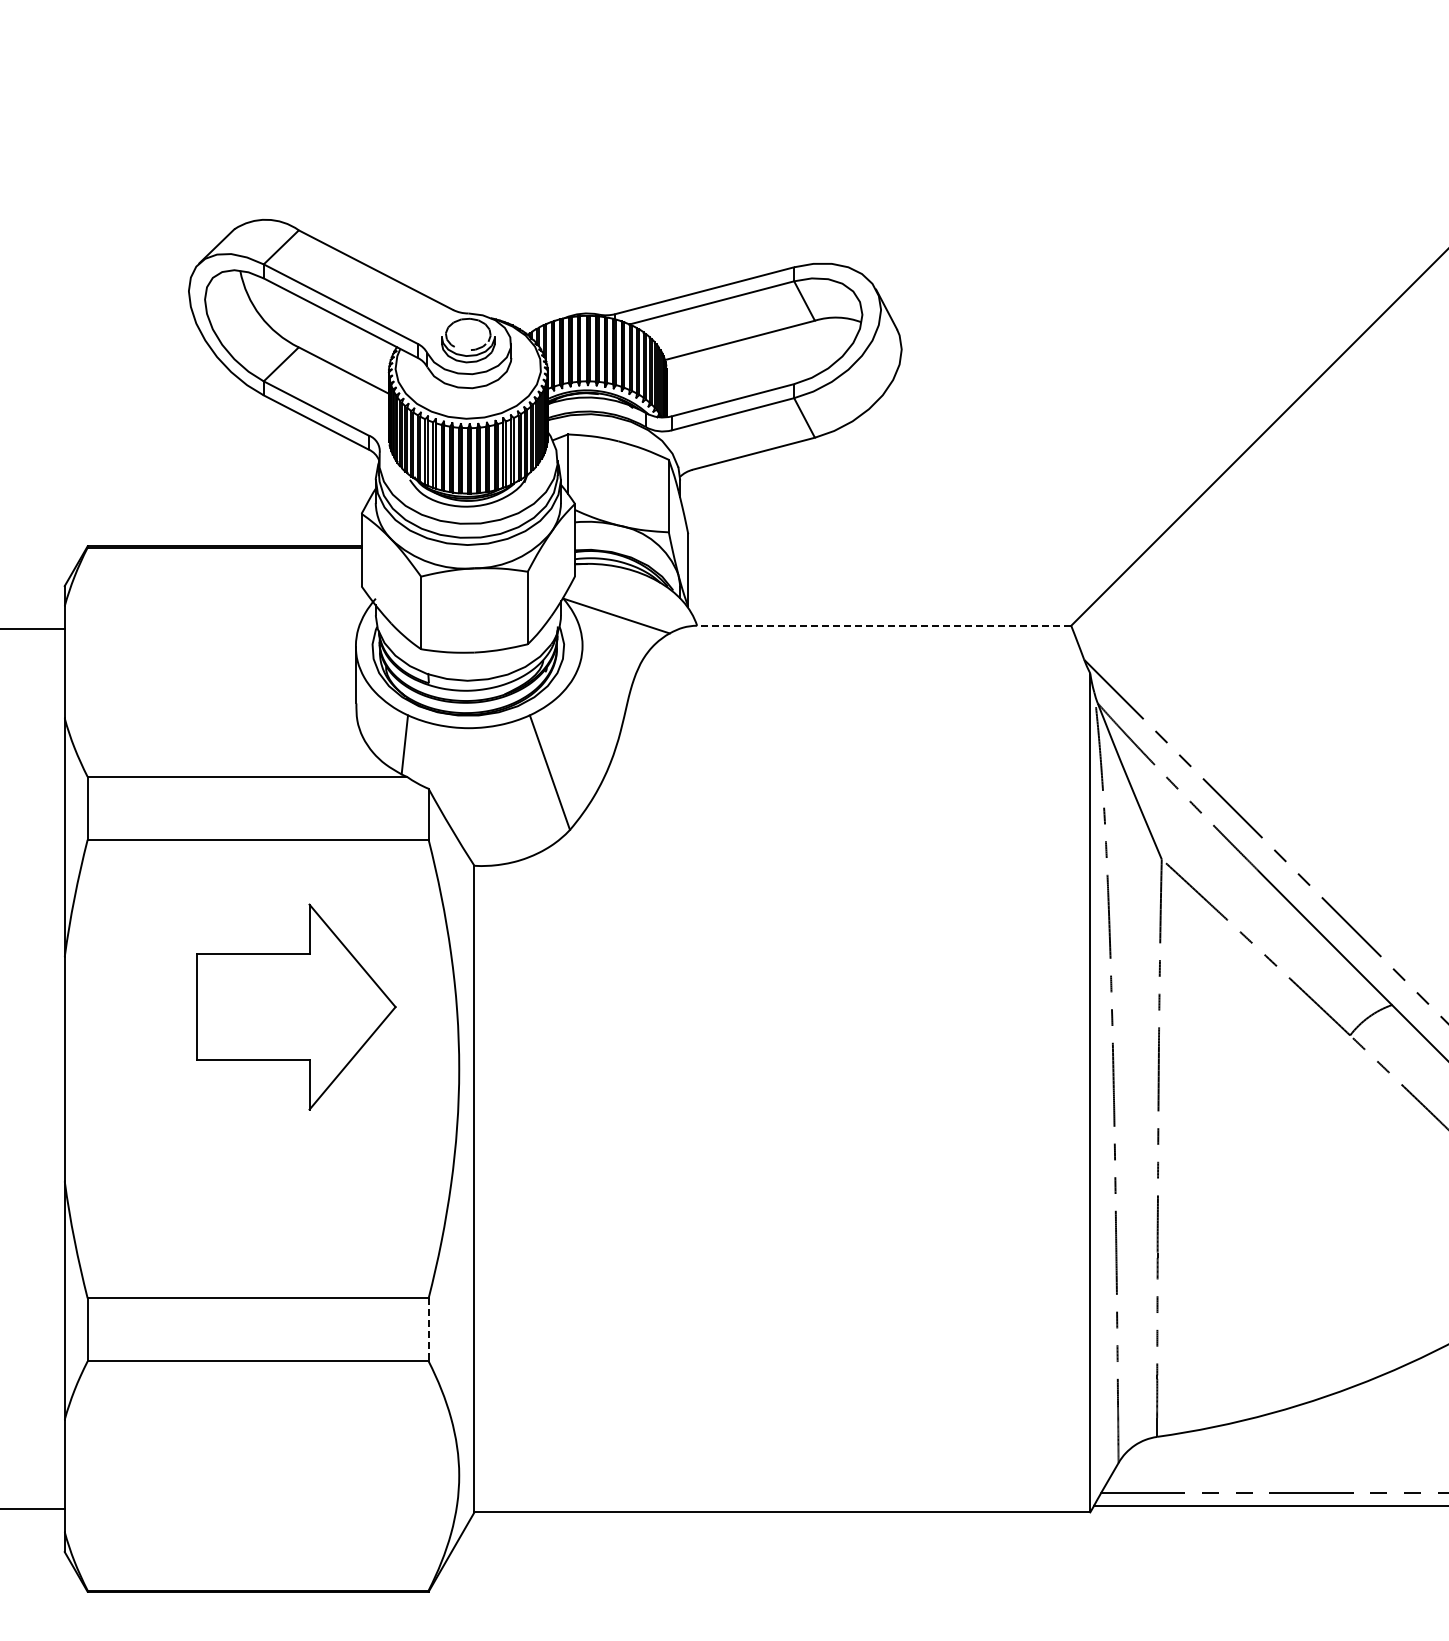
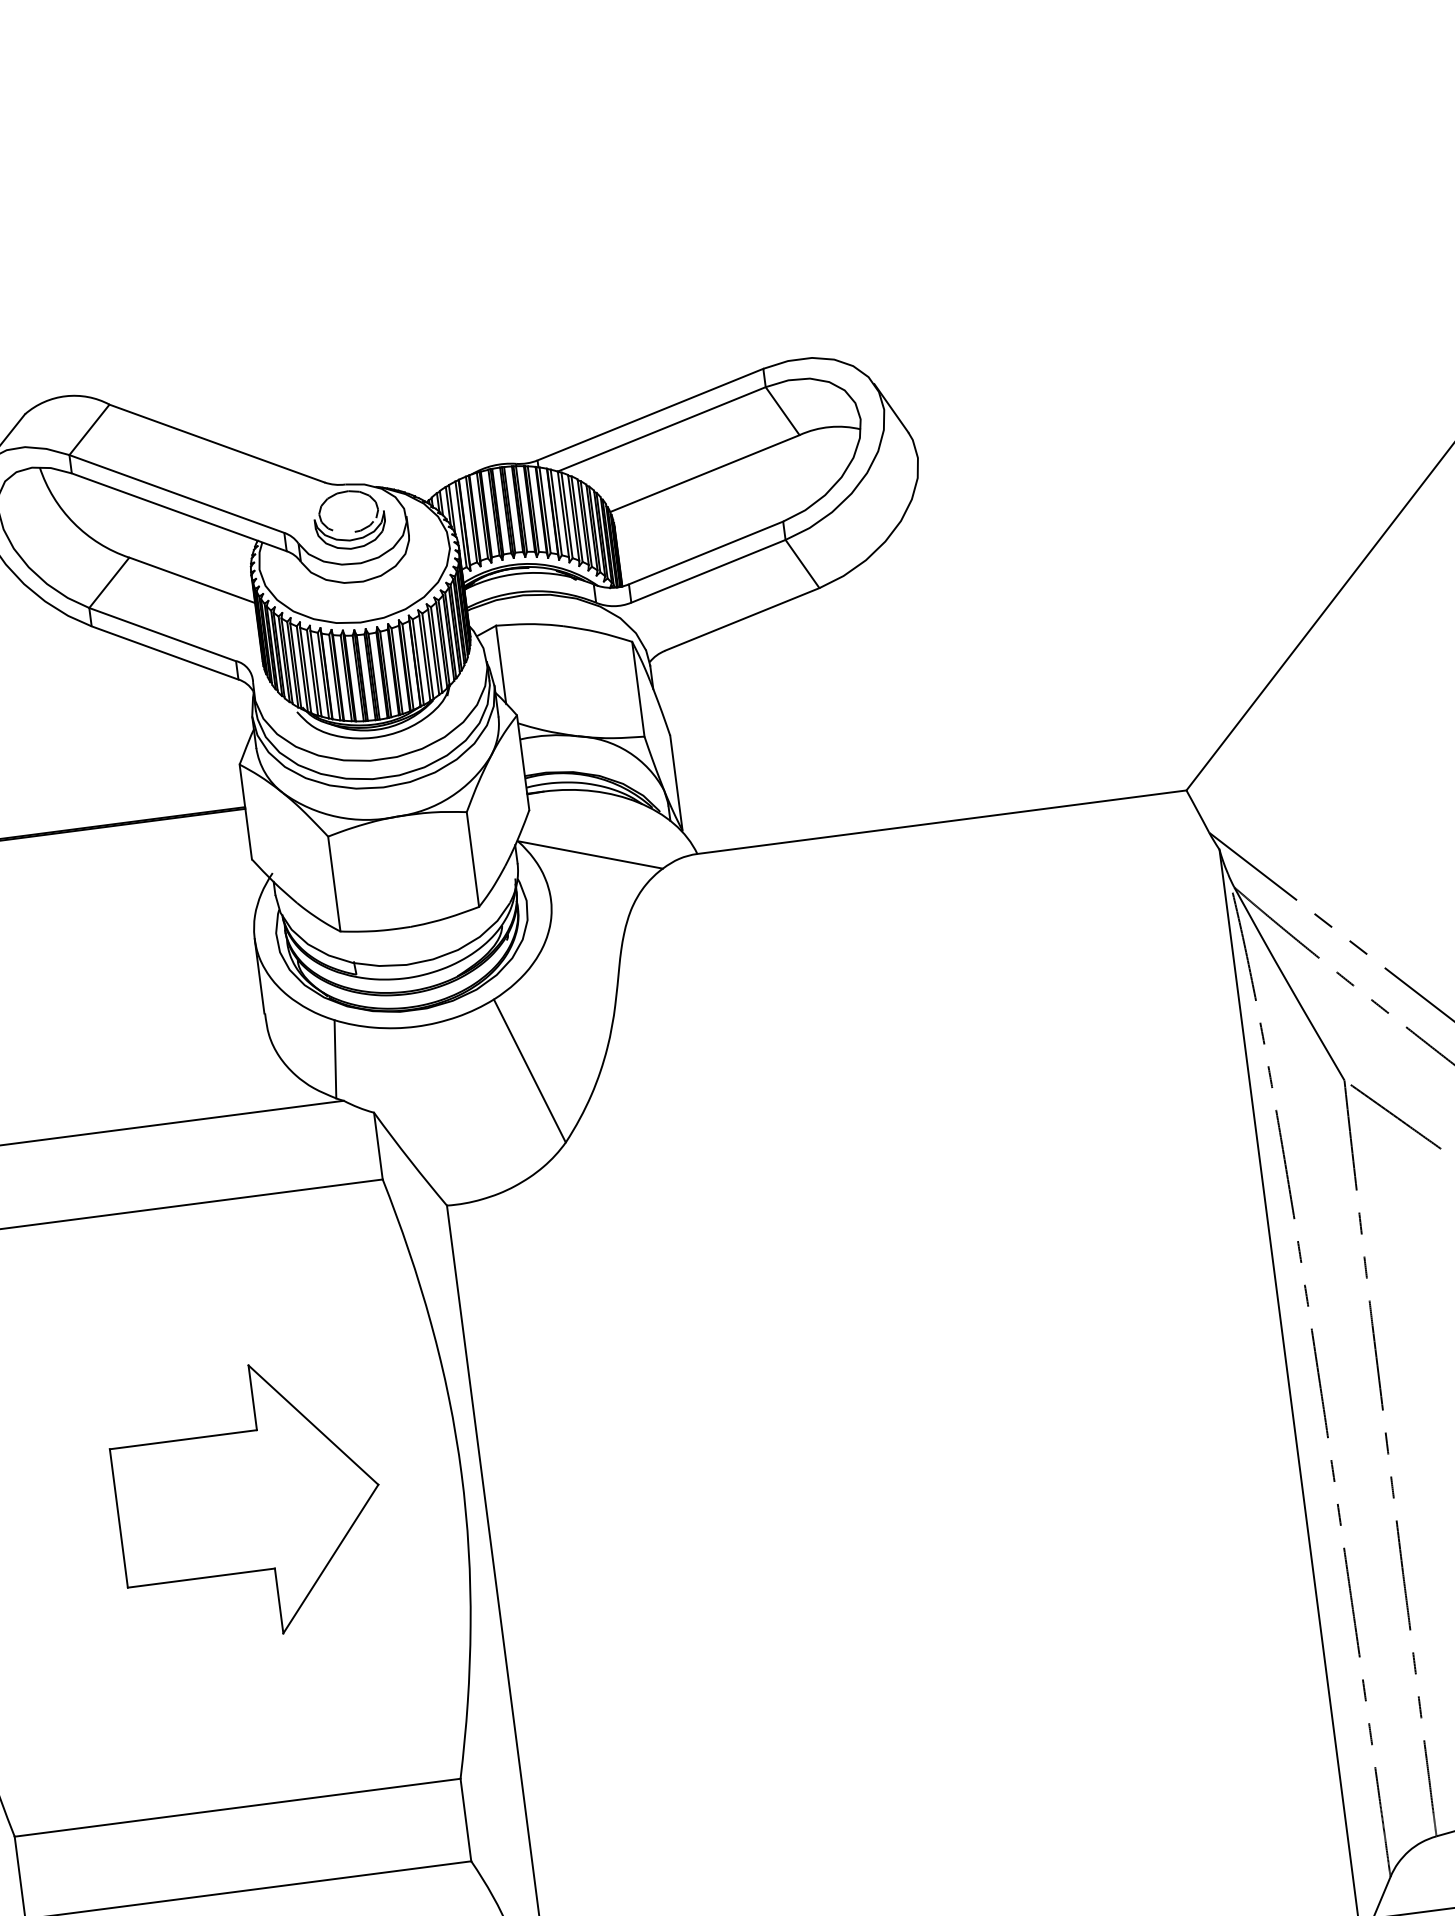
line: (883, 625) -> (940, 821), dashed -> solid
part: (296, 1006) -> (248, 1500), moved
line: (428, 1329) -> (465, 1819), dashed -> solid

